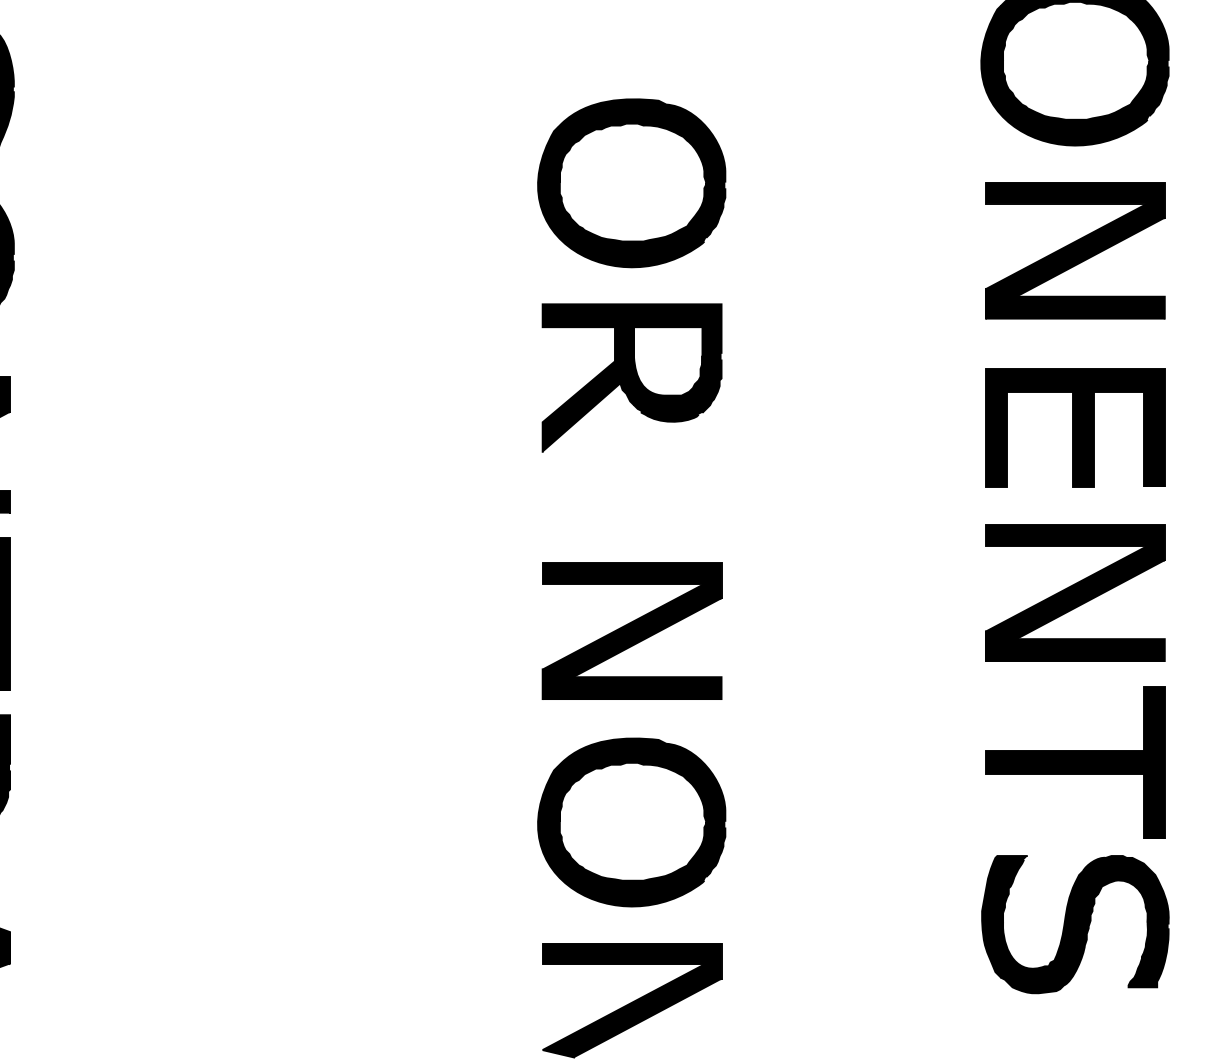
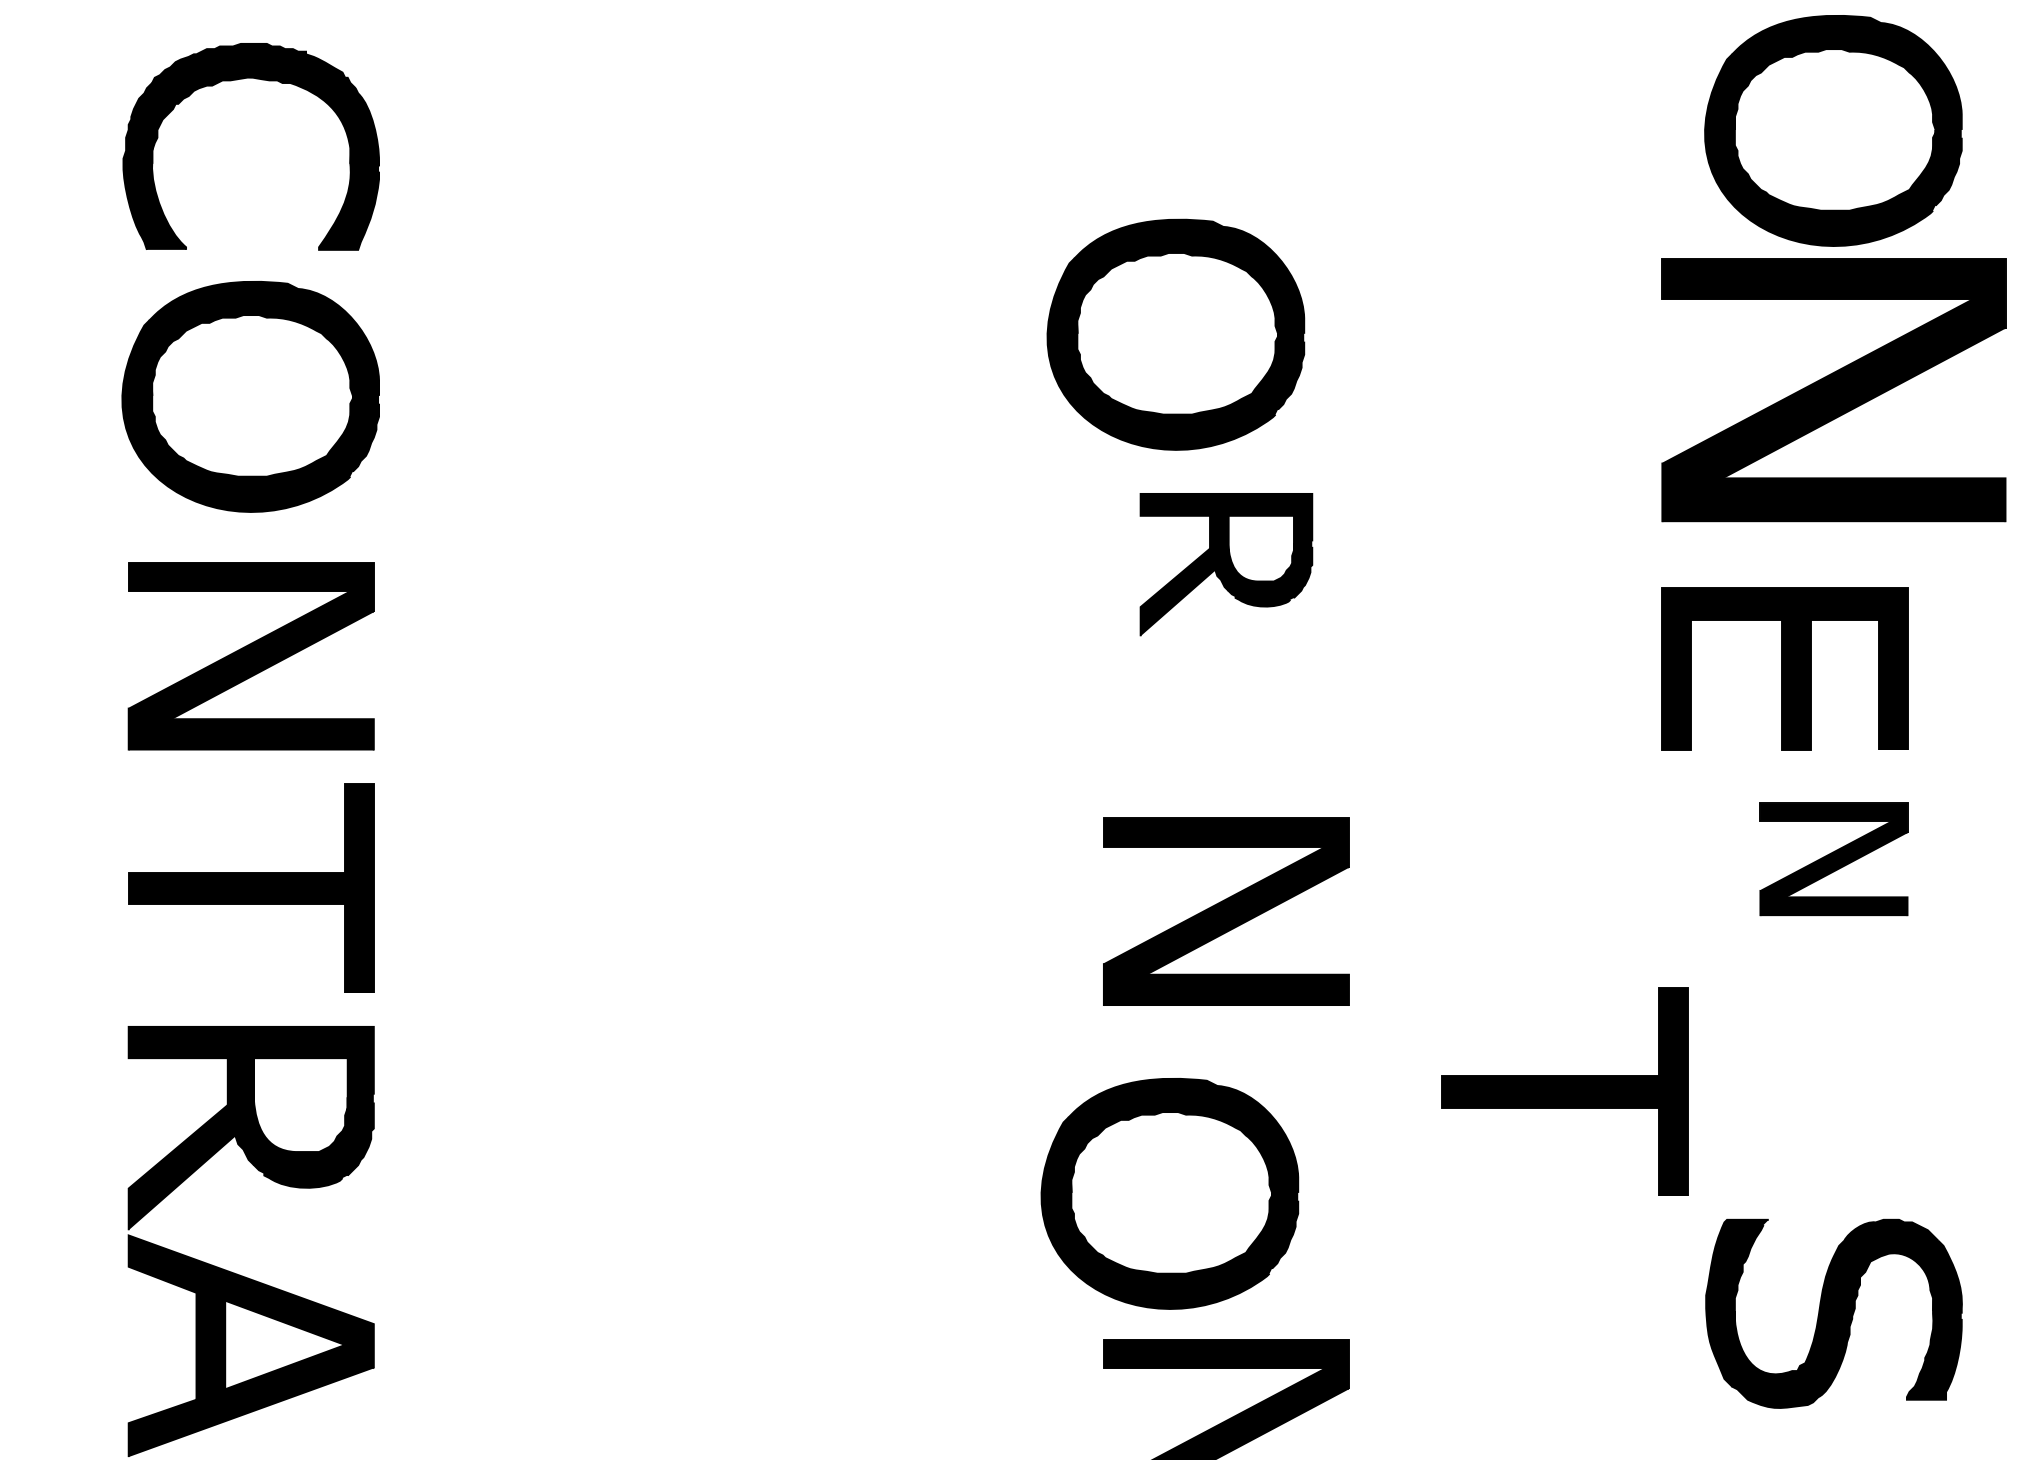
part: (631, 183) -> (1175, 334), moved
part: (1075, 250) -> (1833, 390), size x1.4
part: (632, 377) -> (1226, 564), size x0.7
part: (1075, 427) -> (1784, 668), moved
part: (1075, 593) -> (1833, 859), size x0.6
part: (1075, 762) -> (1564, 1091), moved
part: (631, 822) -> (1169, 1193), moved

